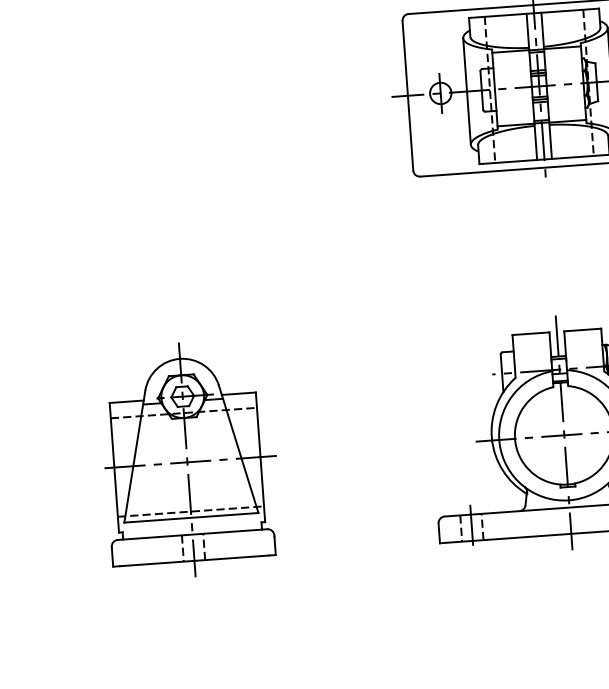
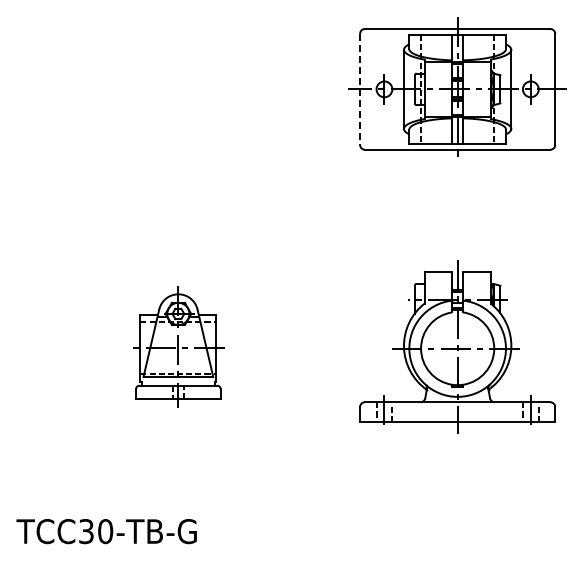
line: (408, 95) -> (360, 89), solid -> dashed
part: (189, 459) -> (179, 346), size x0.7

